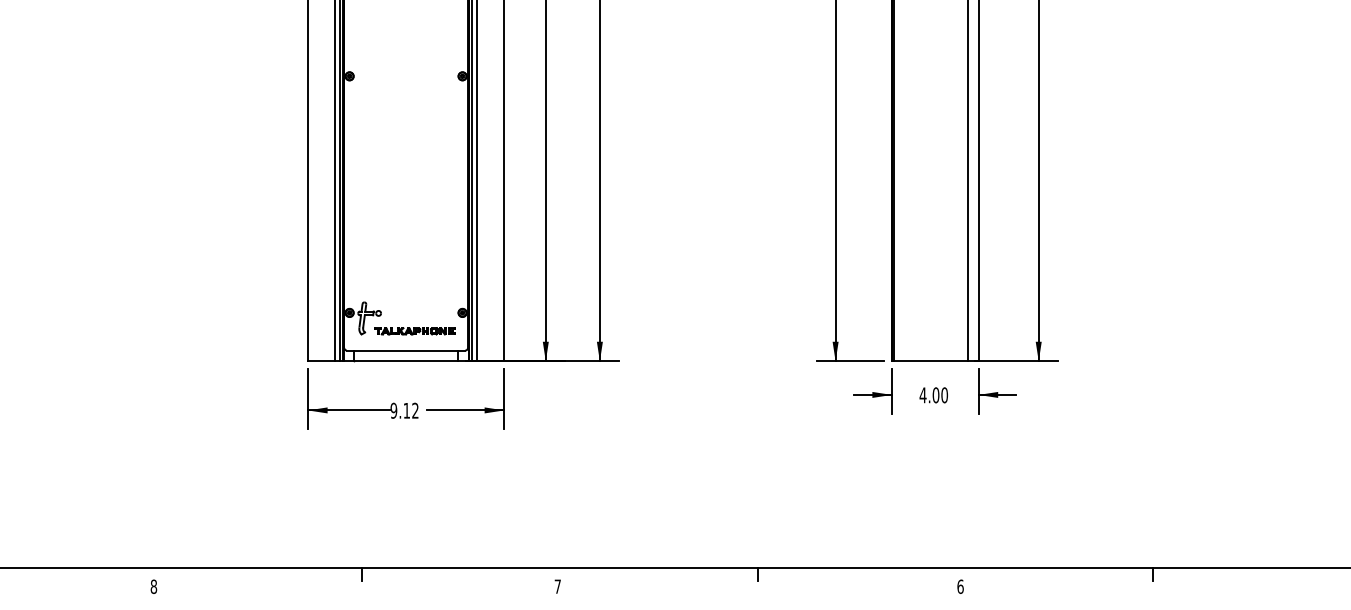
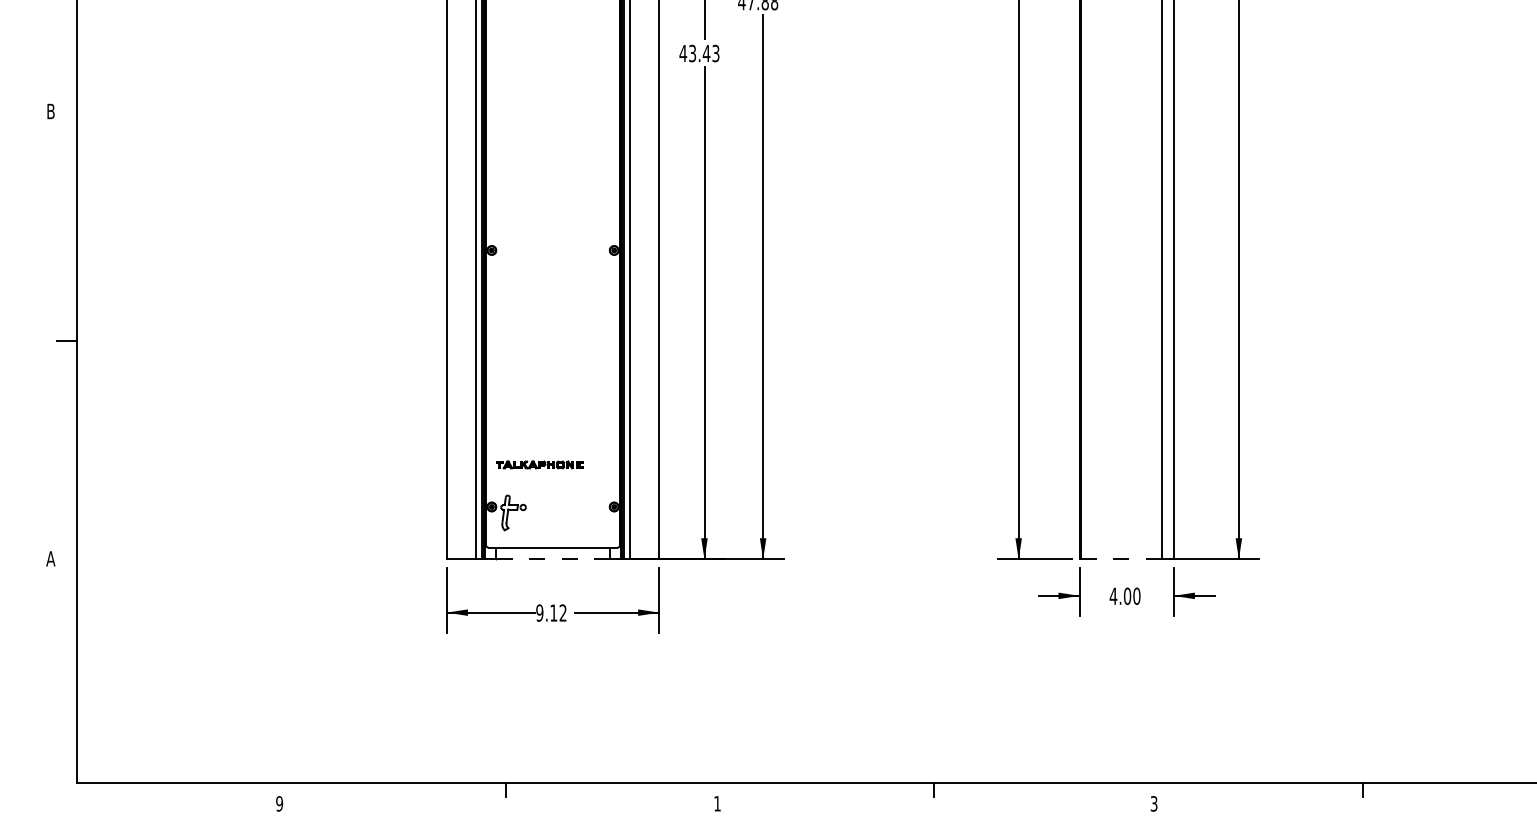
part: (414, 330) -> (539, 464), moved
line: (406, 361) -> (553, 559), solid -> dashed
line: (930, 361) -> (1121, 559), solid -> dashed
text: (153, 586) -> (279, 803), 8 -> 9
text: (557, 586) -> (717, 803), 7 -> 1
text: (959, 586) -> (1153, 803), 6 -> 3

